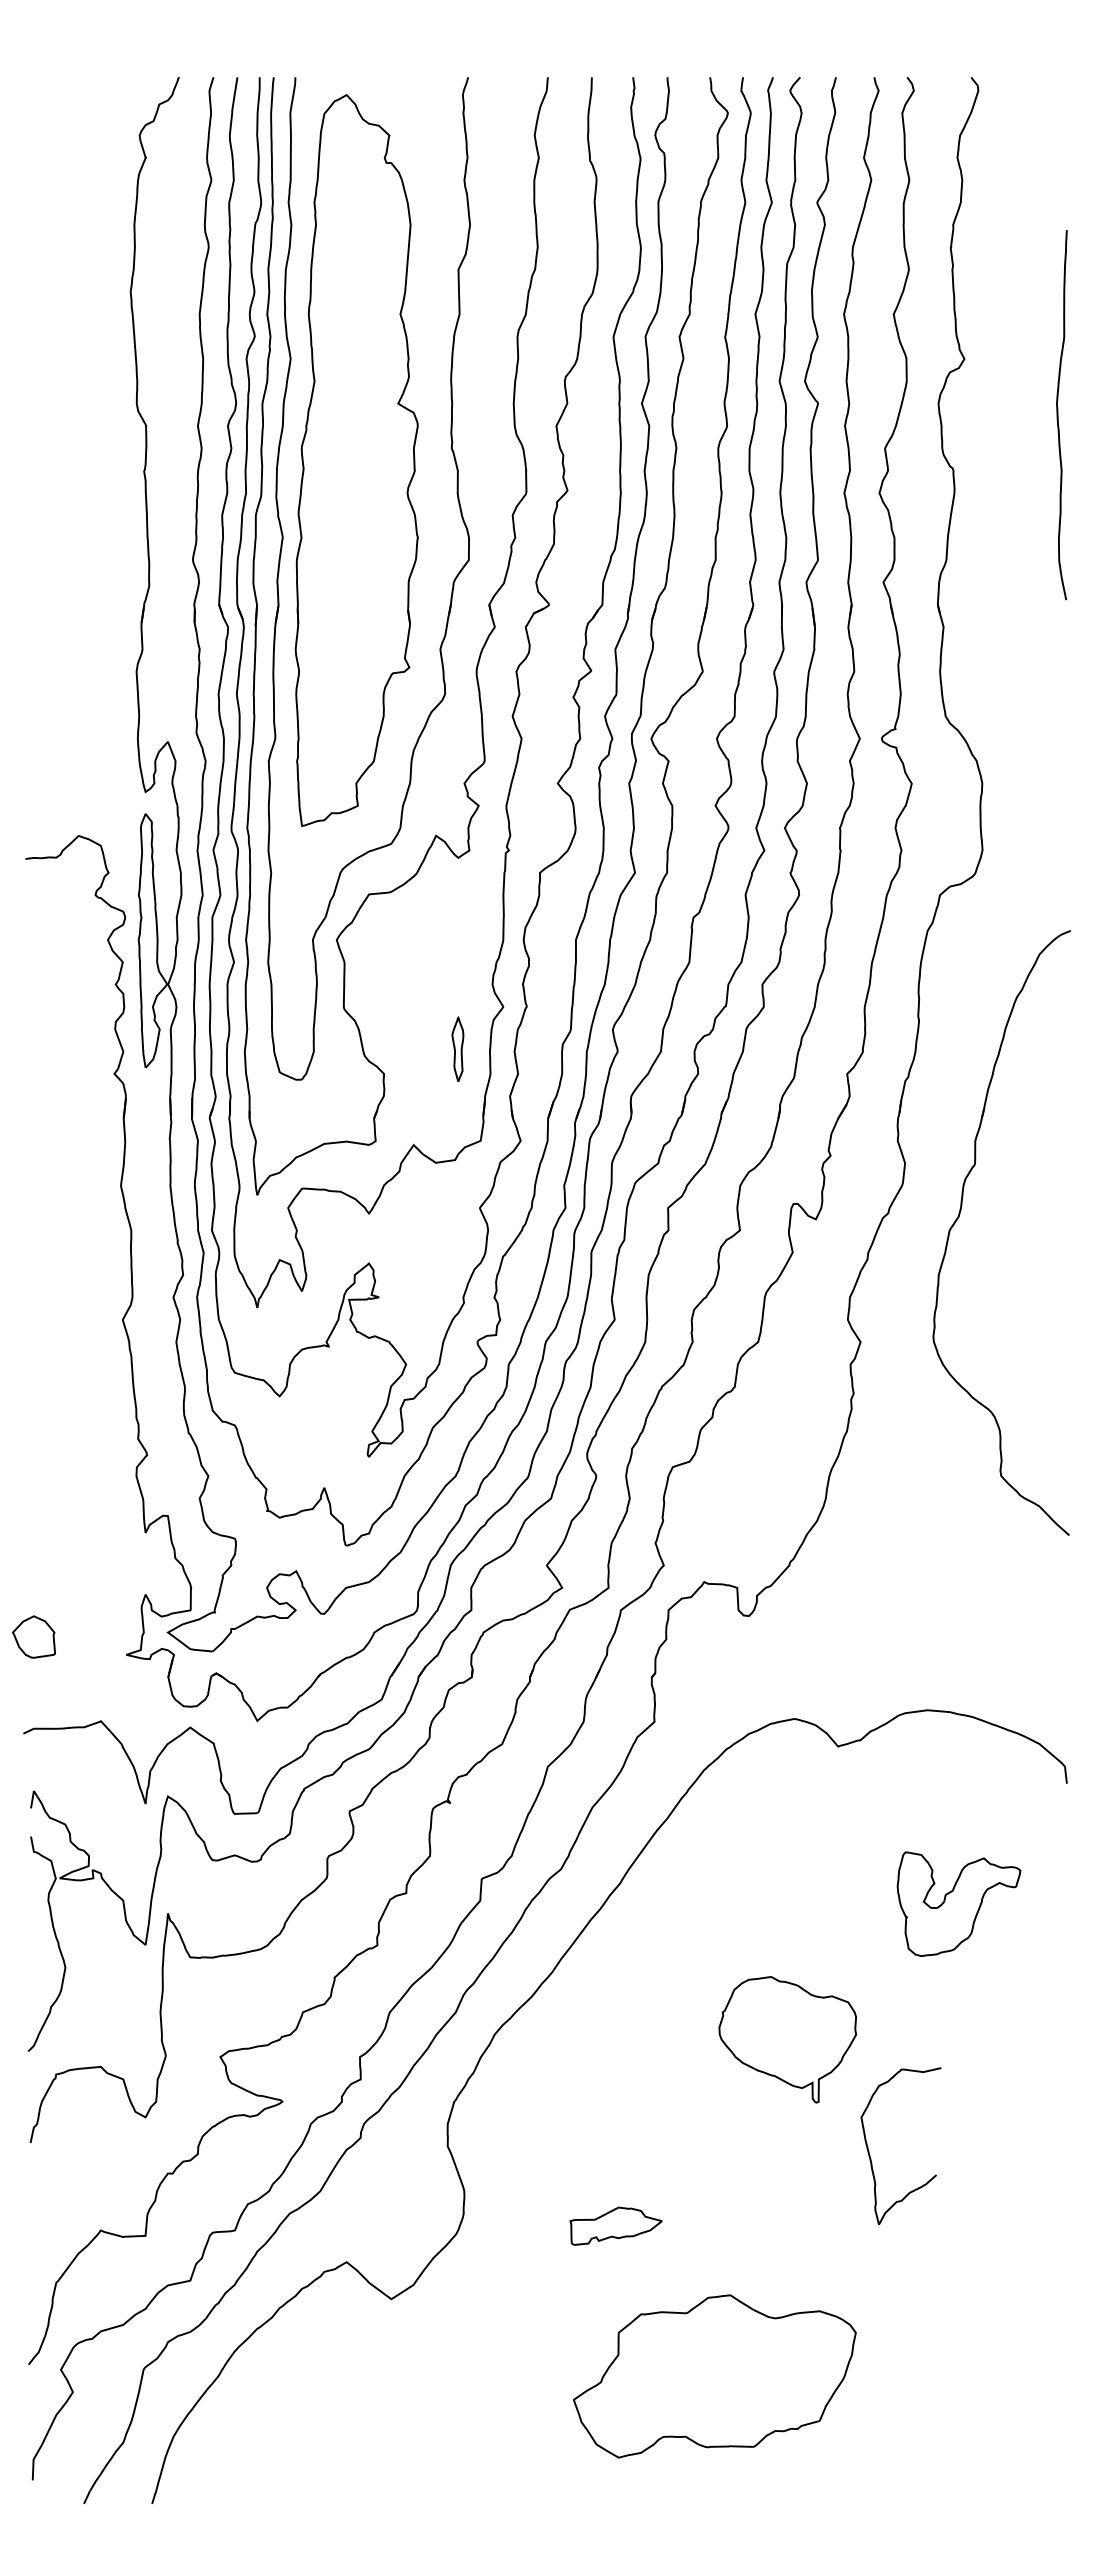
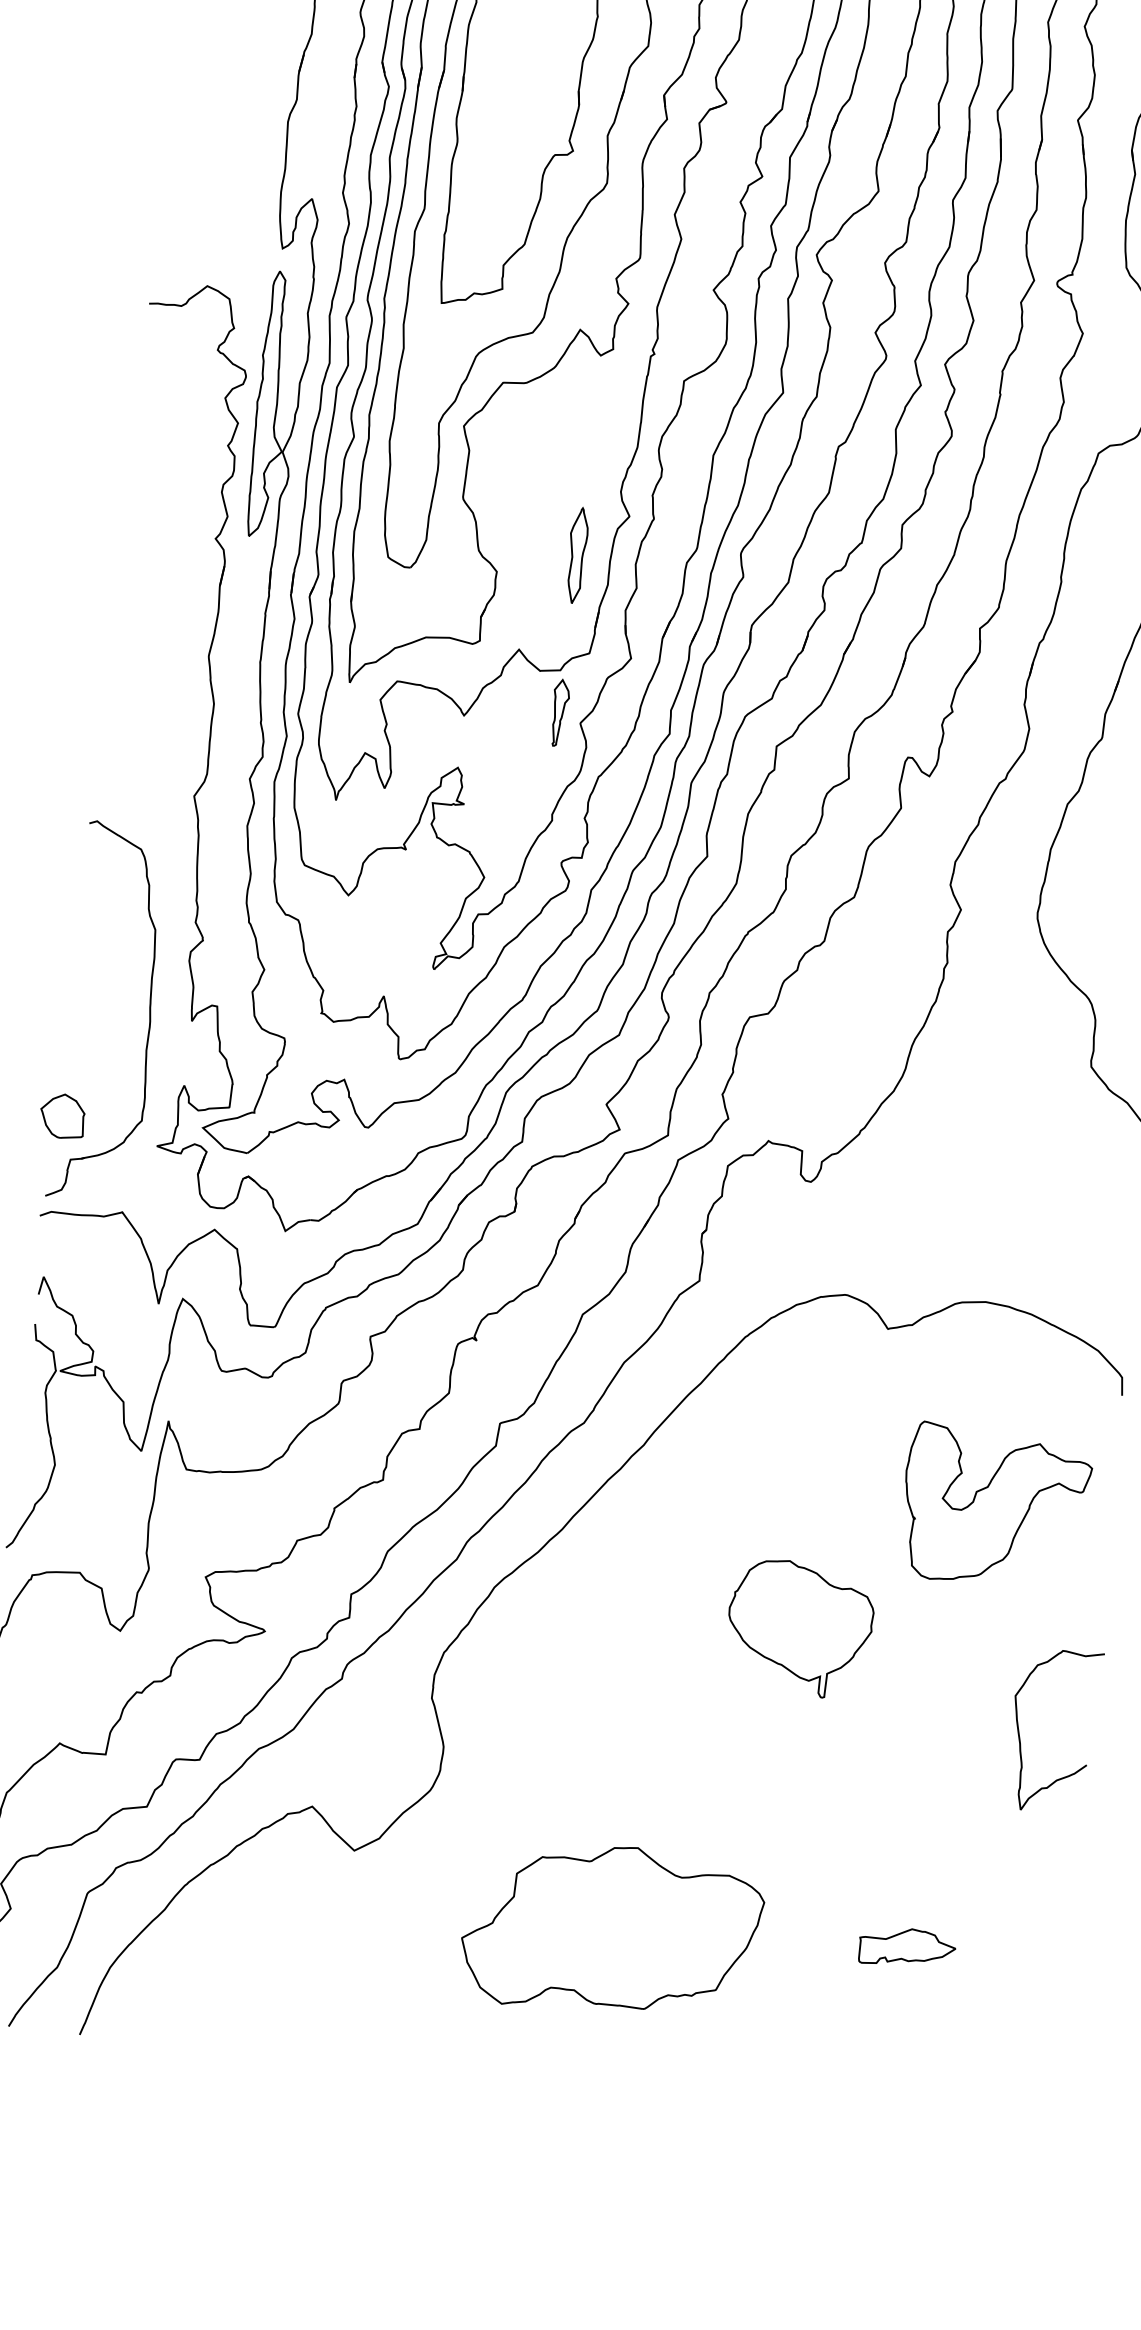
part: (457, 1048) -> (576, 554), size x1.43
part: (459, 1200) -> (560, 713), added
part: (103, 1525) -> (148, 1008), added
part: (958, 1904) -> (994, 1508), size x1.43
curve: (870, 2154) -> (1020, 1735), moved
part: (615, 2225) -> (906, 1947), moved
part: (714, 2376) -> (611, 1930), moved

